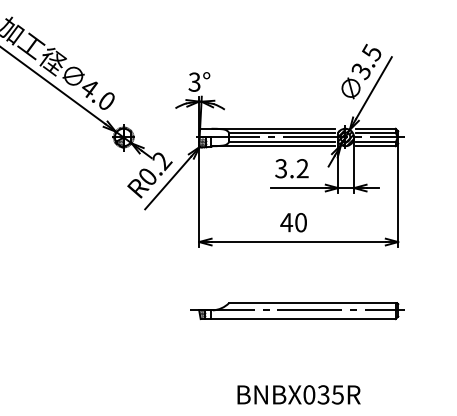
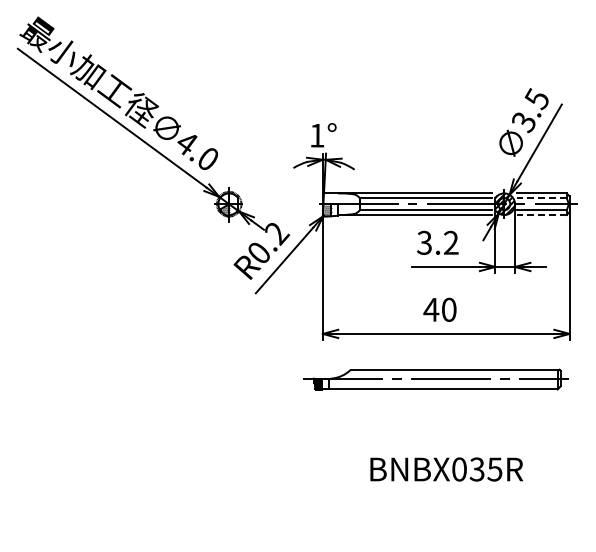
text: (194, 82) -> (316, 135), 3° -> 1°
line: (375, 132) -> (541, 198), solid -> dashed
line: (375, 146) -> (541, 215), solid -> dashed
part: (297, 311) -> (435, 379), moved
text: (298, 394) -> (446, 469), moved

